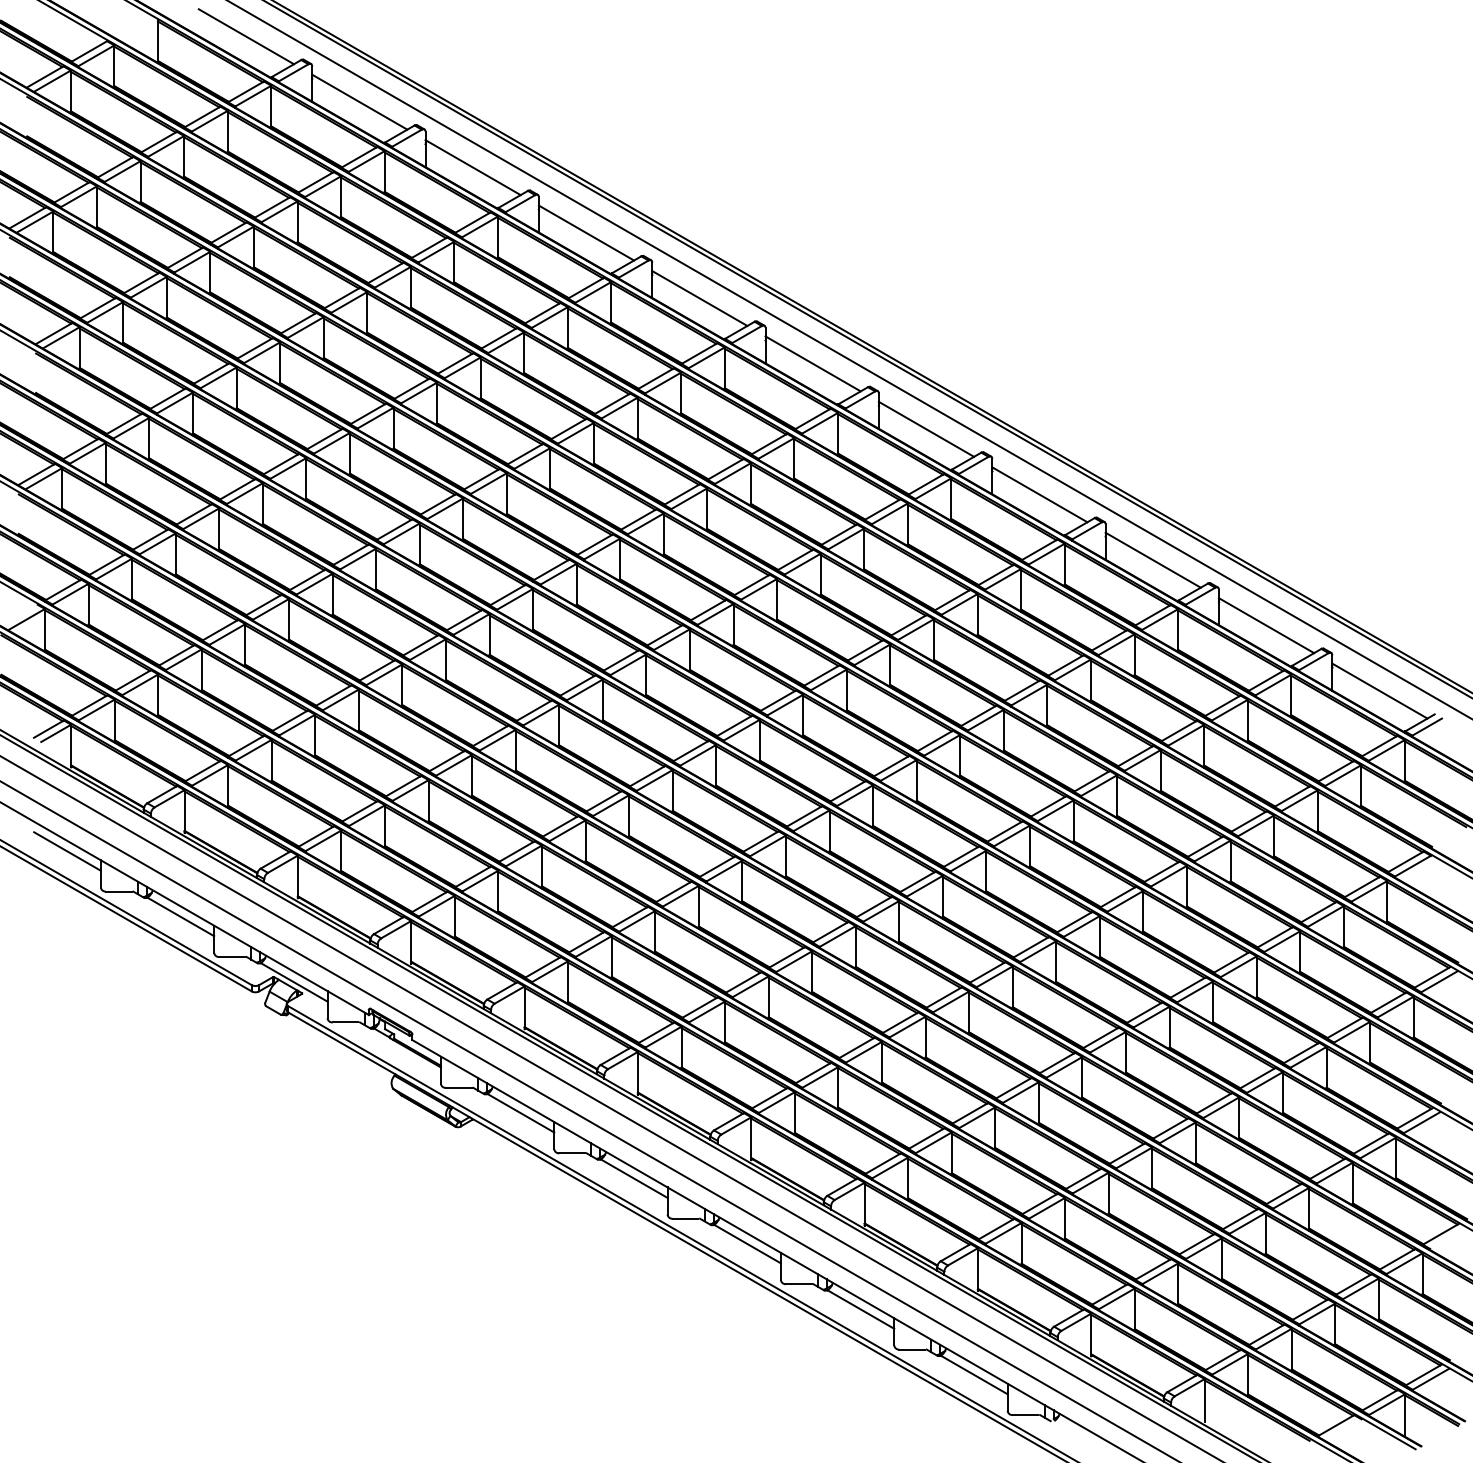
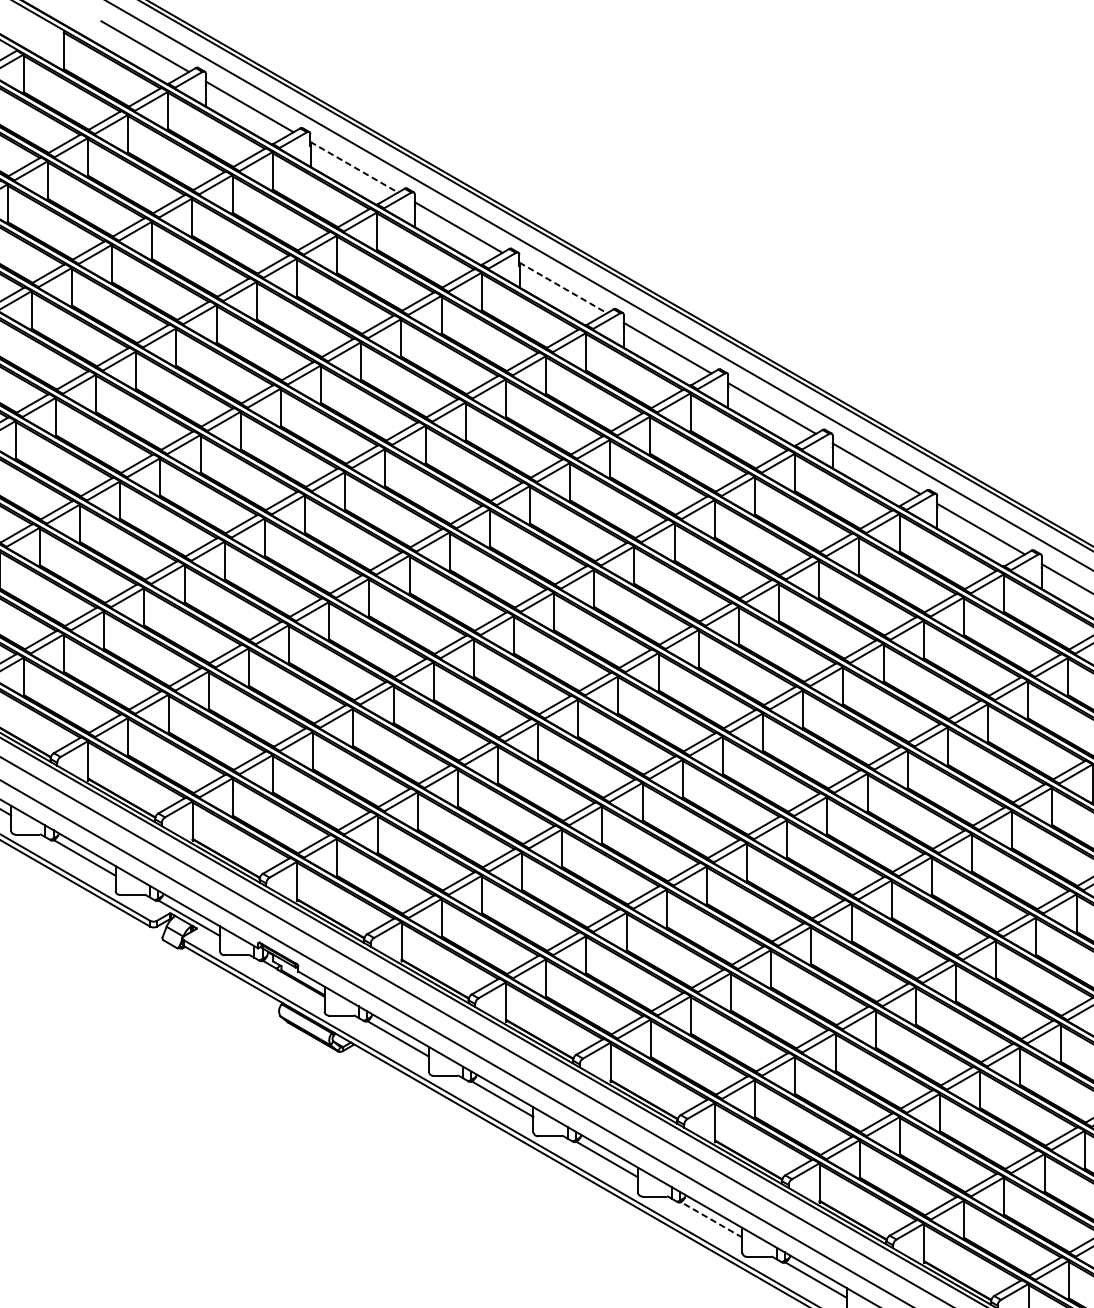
line: (473, 167) -> (354, 167), solid -> dashed
line: (699, 298) -> (562, 287), solid -> dashed
line: (860, 1309) -> (711, 1219), solid -> dashed

